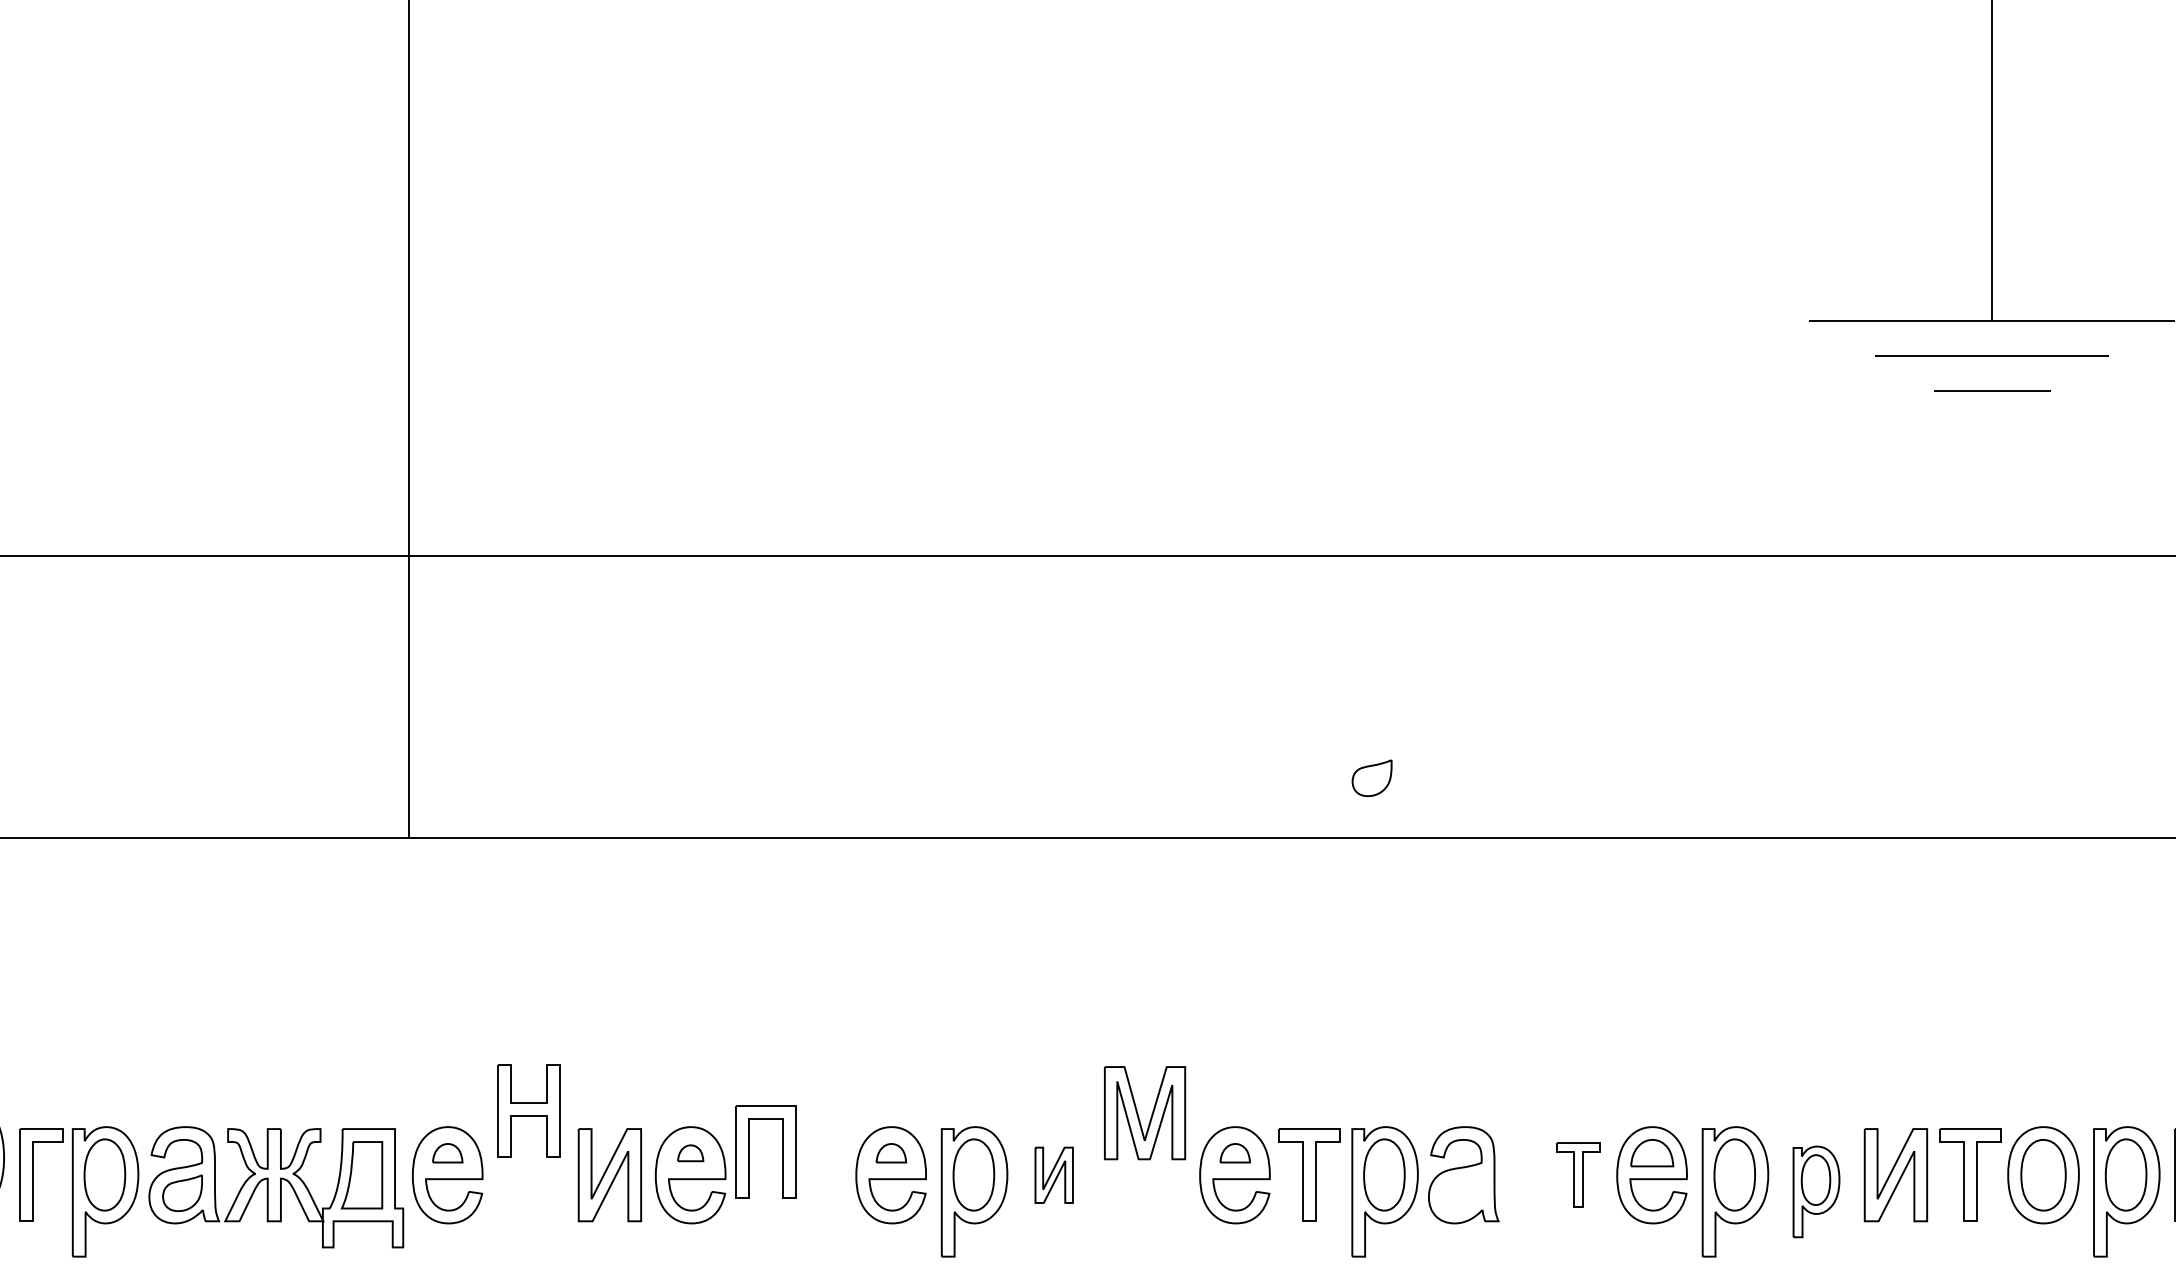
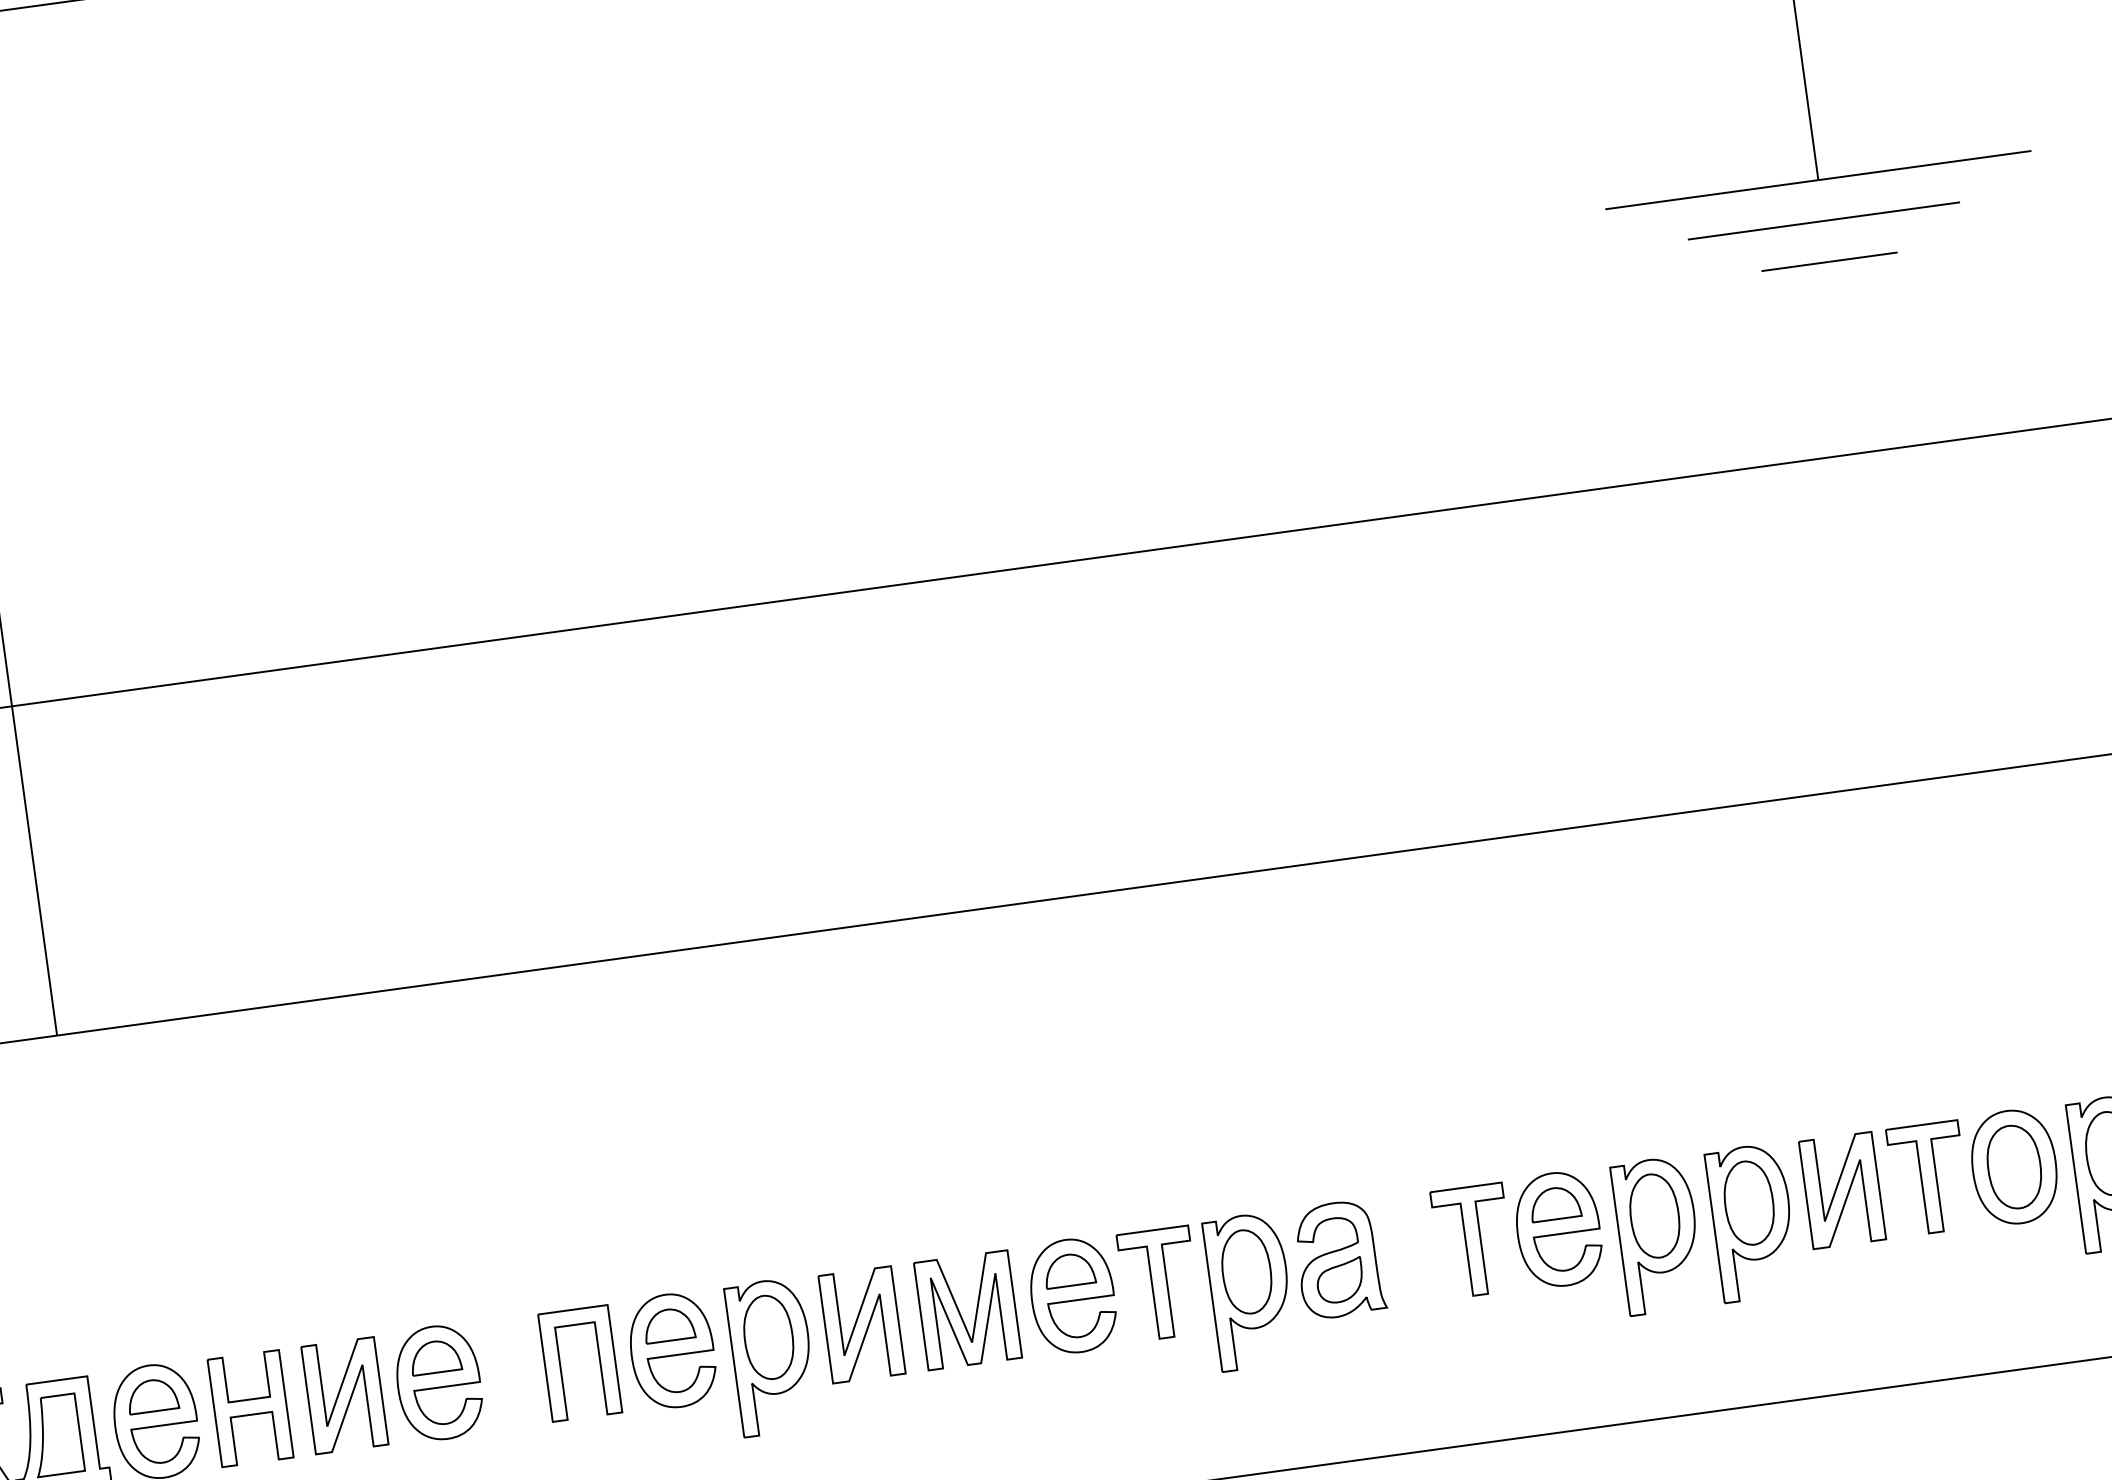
part: (1371, 778) -> (1339, 1281), moved
part: (528, 1110) -> (249, 1407), moved
part: (1151, 1114) -> (975, 1310), moved
part: (749, 1151) -> (560, 1365), moved
part: (447, 1153) -> (152, 1396), size x1.43
part: (690, 1153) -> (435, 1357), size x1.67
part: (891, 1153) -> (669, 1325), size x1.43
part: (1235, 1153) -> (1069, 1270), size x1.43
part: (1578, 1174) -> (1472, 1240), size x1.43
part: (1054, 1175) -> (862, 1325), size x1.67
part: (1816, 1191) -> (1752, 1222), size x1.43

